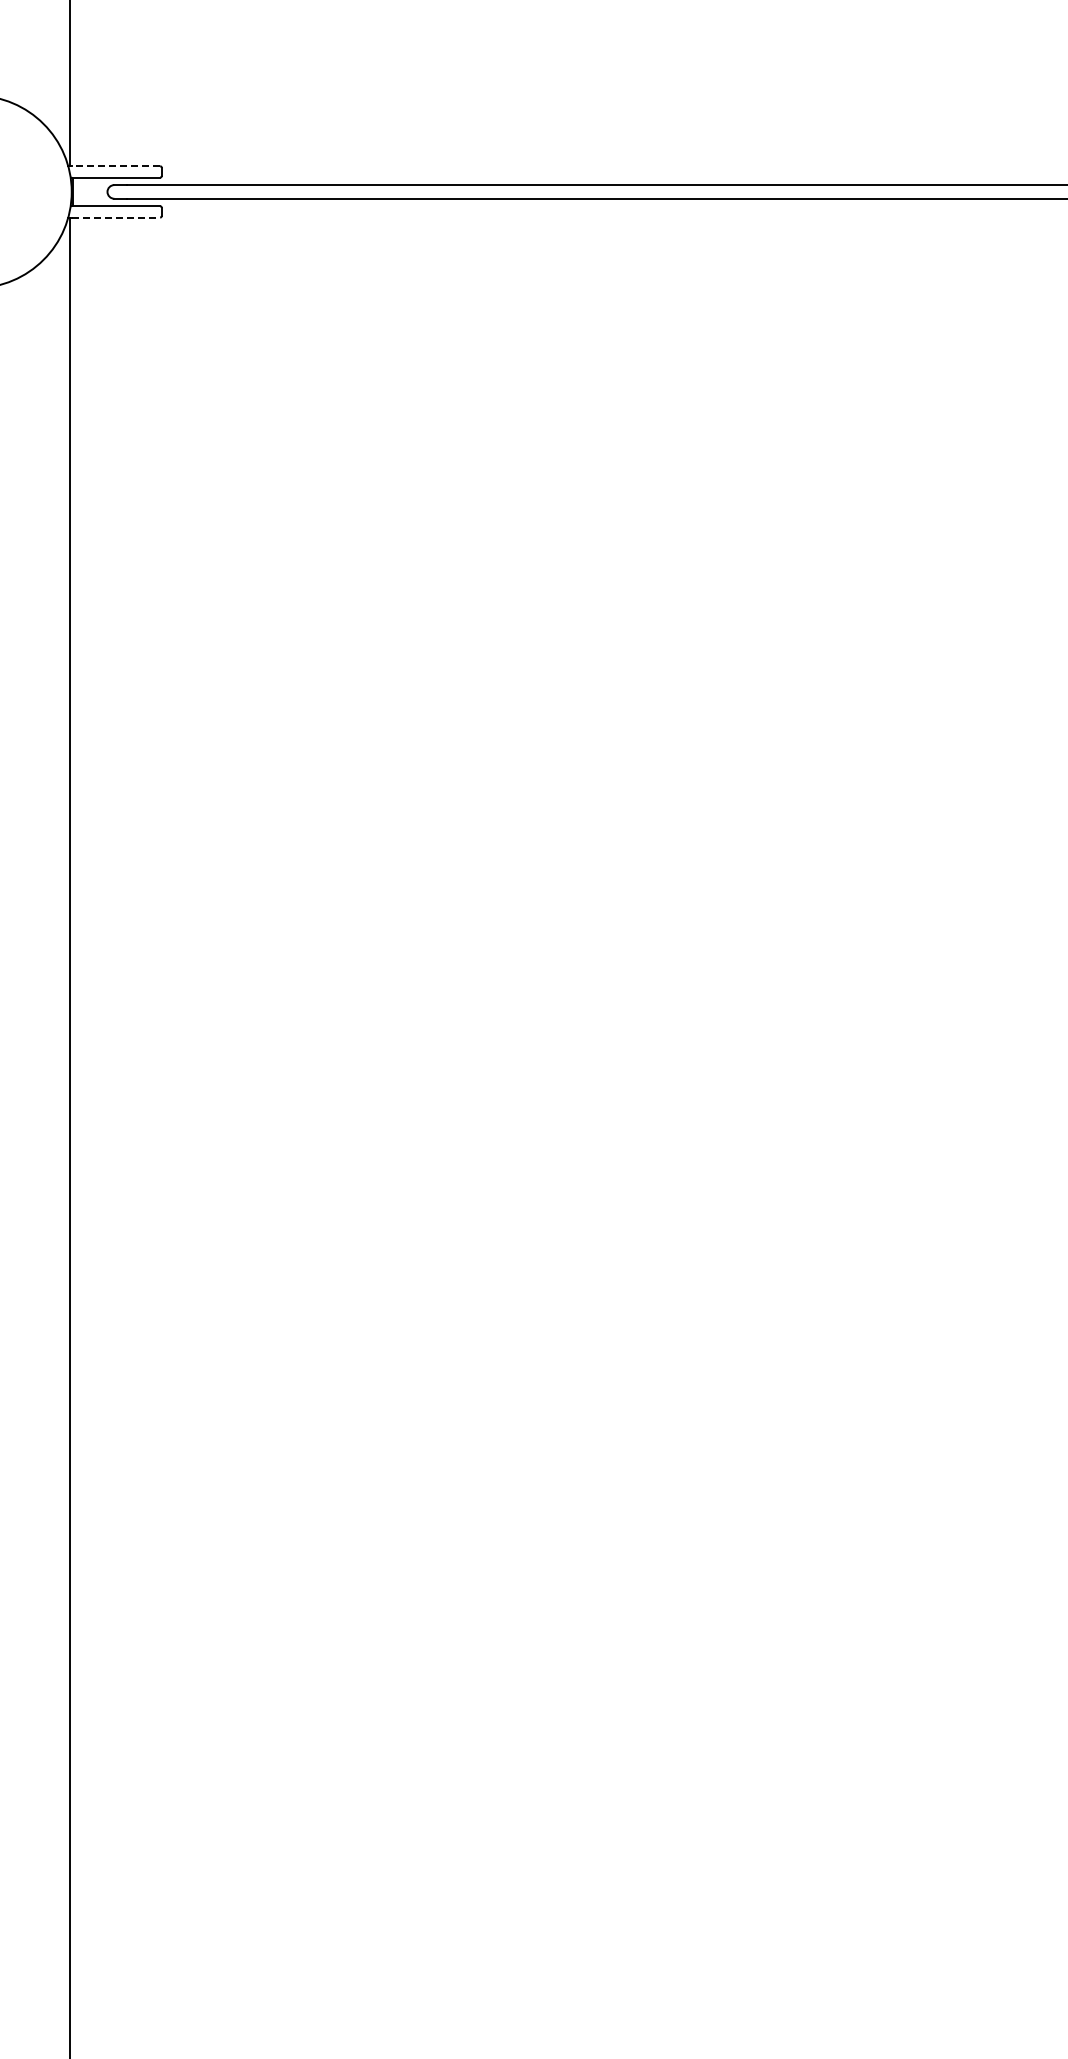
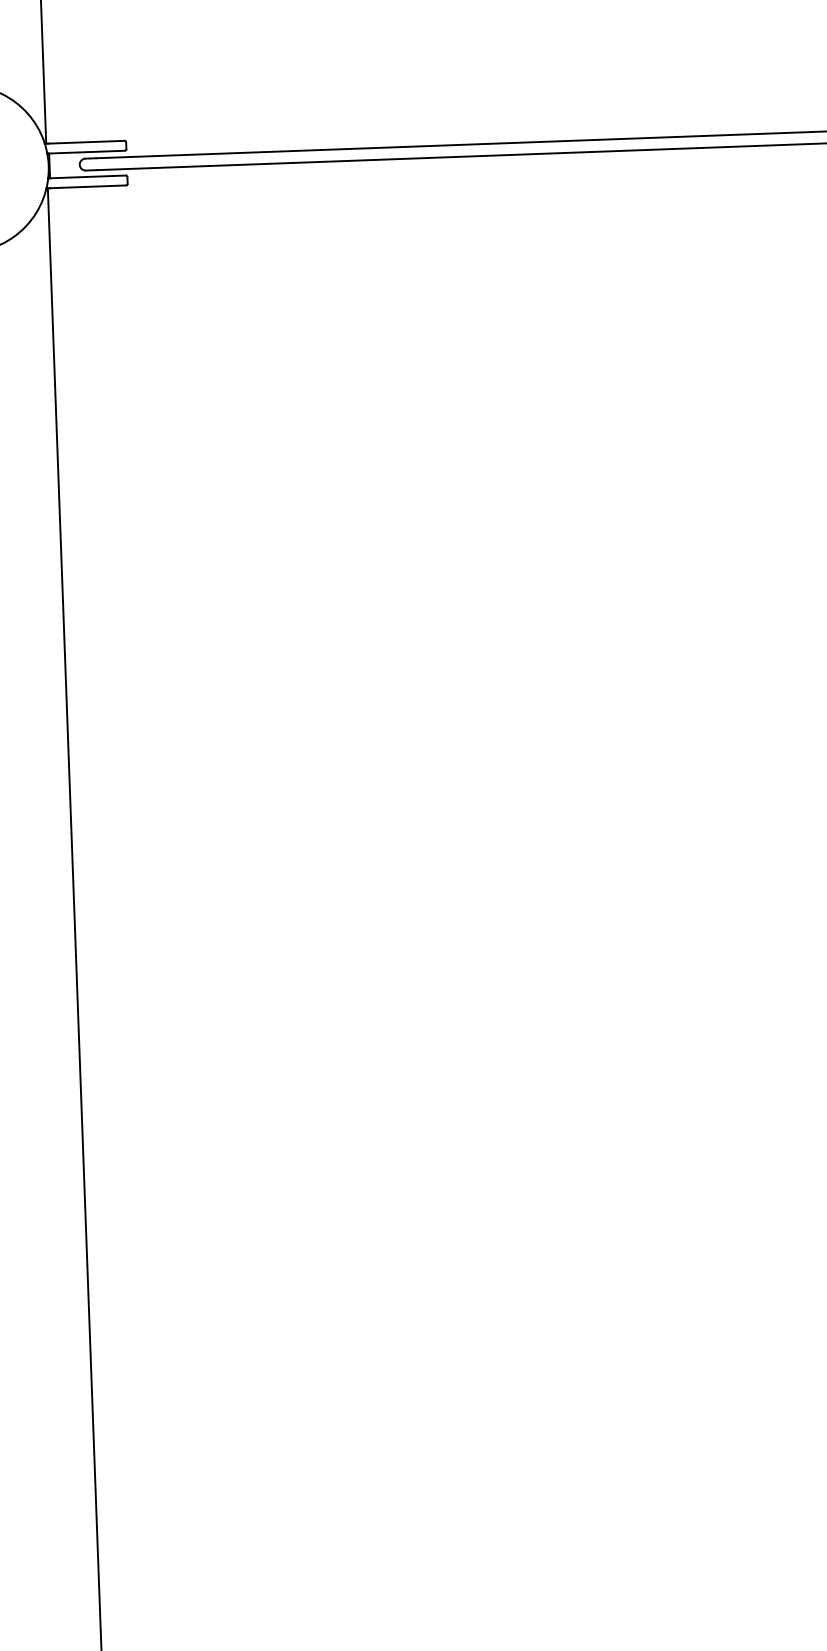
line: (116, 166) -> (86, 142), dashed -> solid
line: (116, 217) -> (88, 186), dashed -> solid

